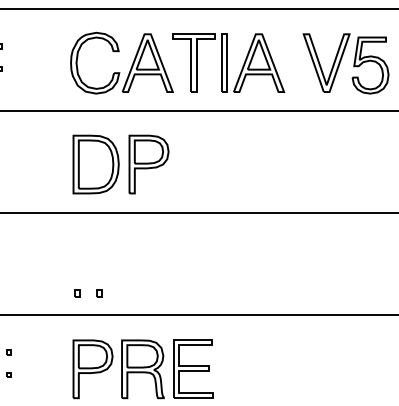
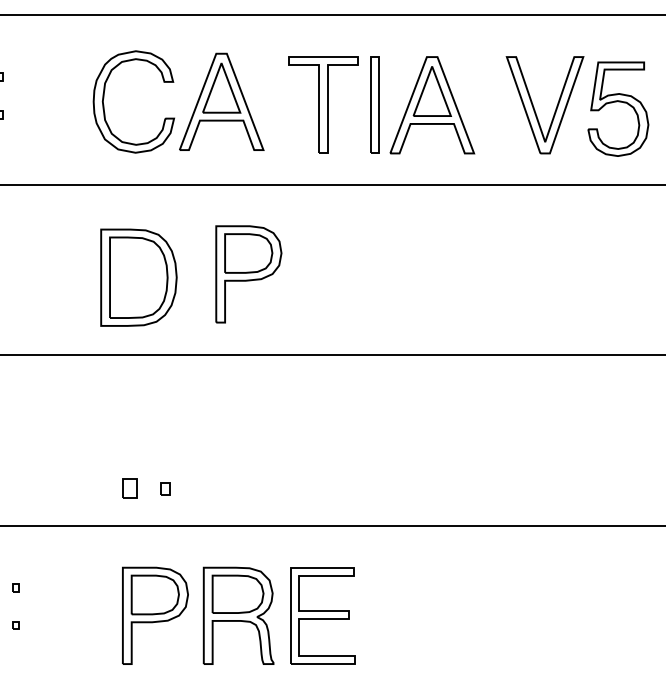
part: (120, 72) -> (176, 117), moved
part: (95, 164) -> (137, 277), moved
part: (77, 293) -> (129, 489), size x1.6

